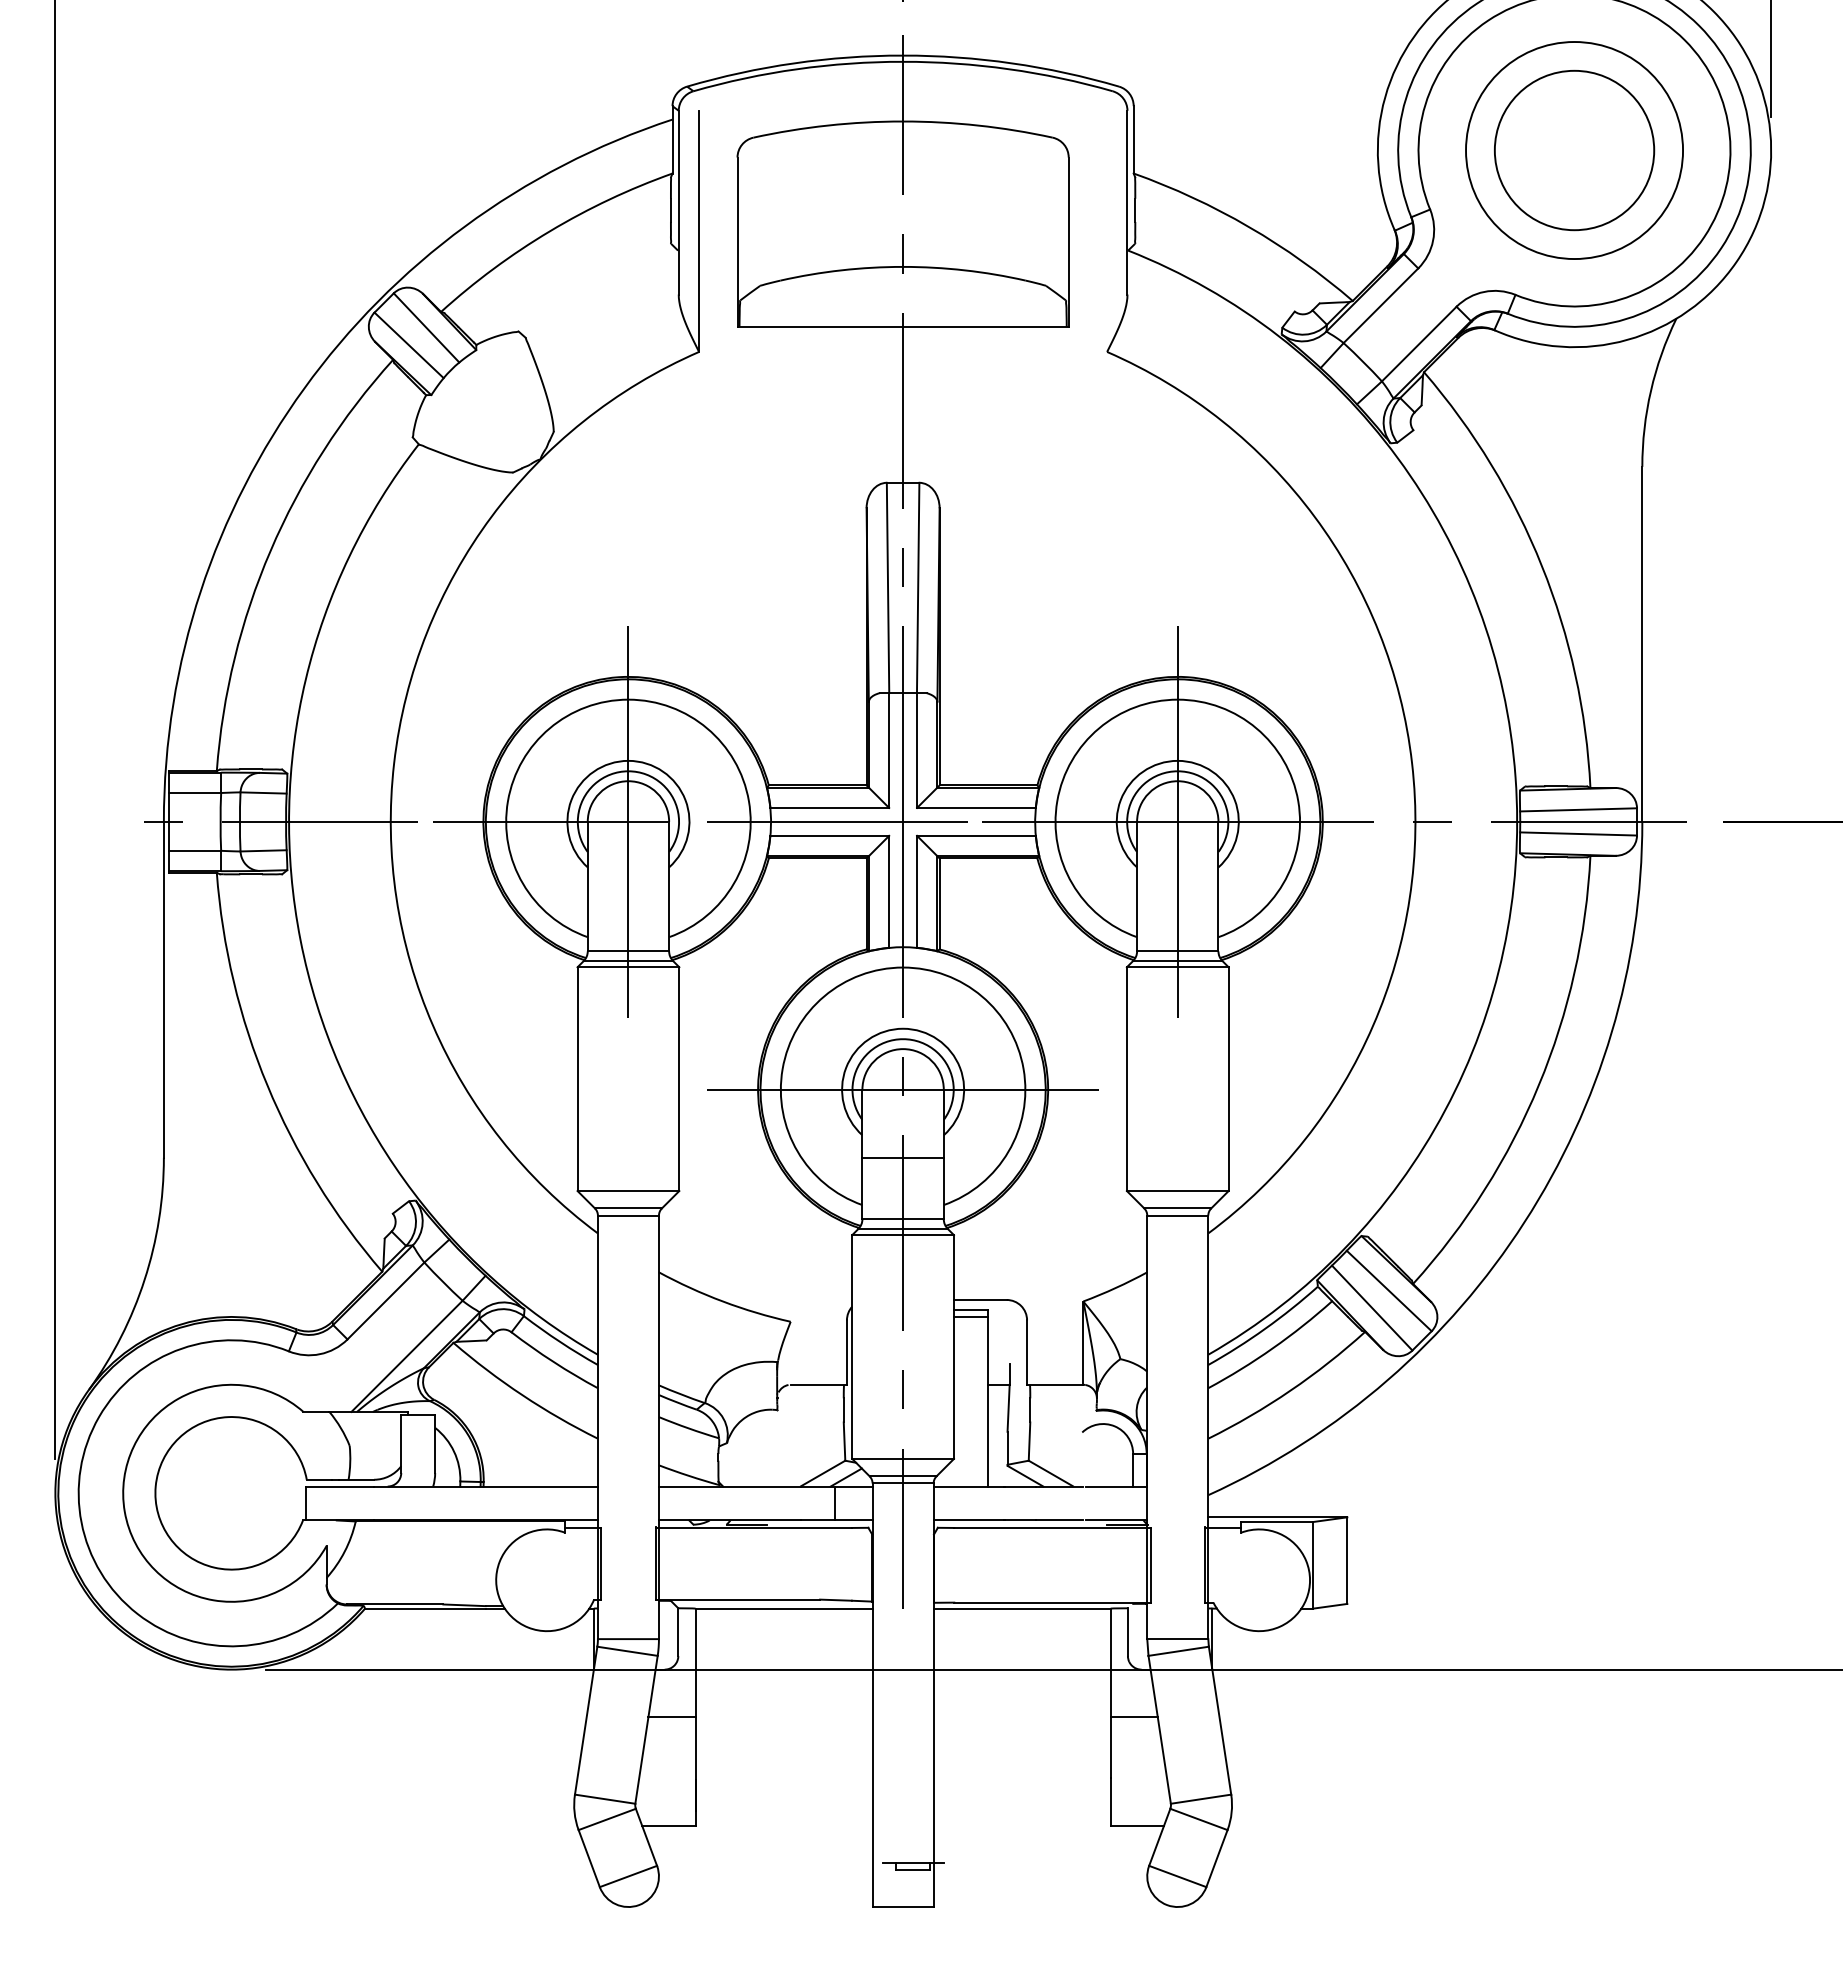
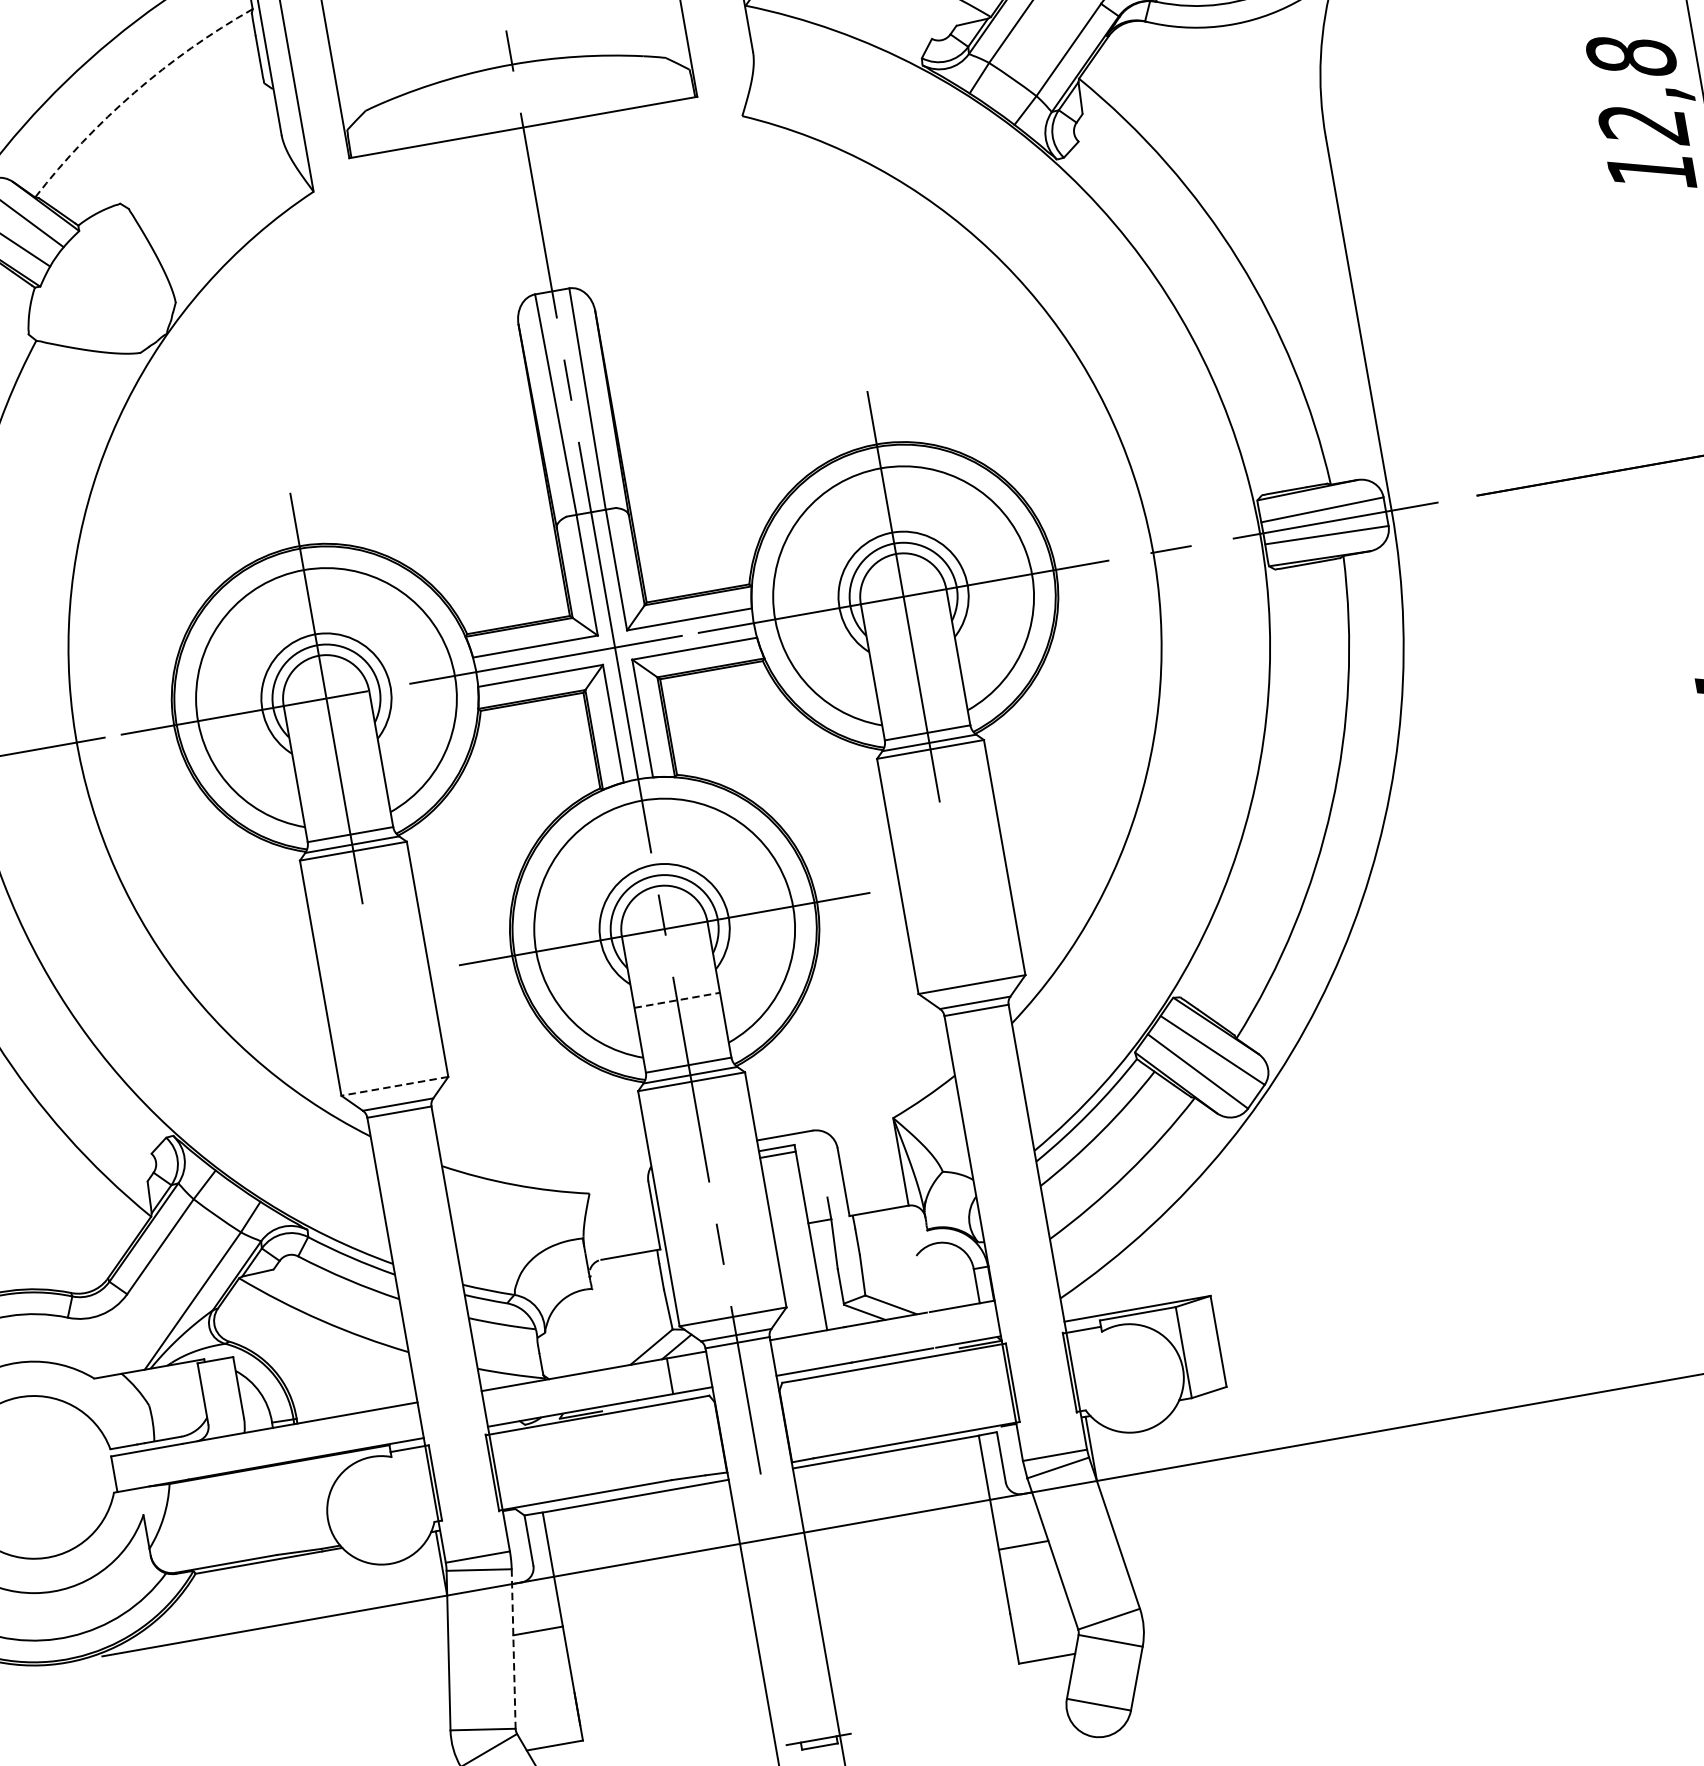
arc: (549, 231) -> (134, 92), solid -> dashed
line: (903, 1157) -> (677, 1000), solid -> dashed
line: (628, 1191) -> (395, 1086), solid -> dashed
line: (646, 1729) -> (513, 1648), solid -> dashed

